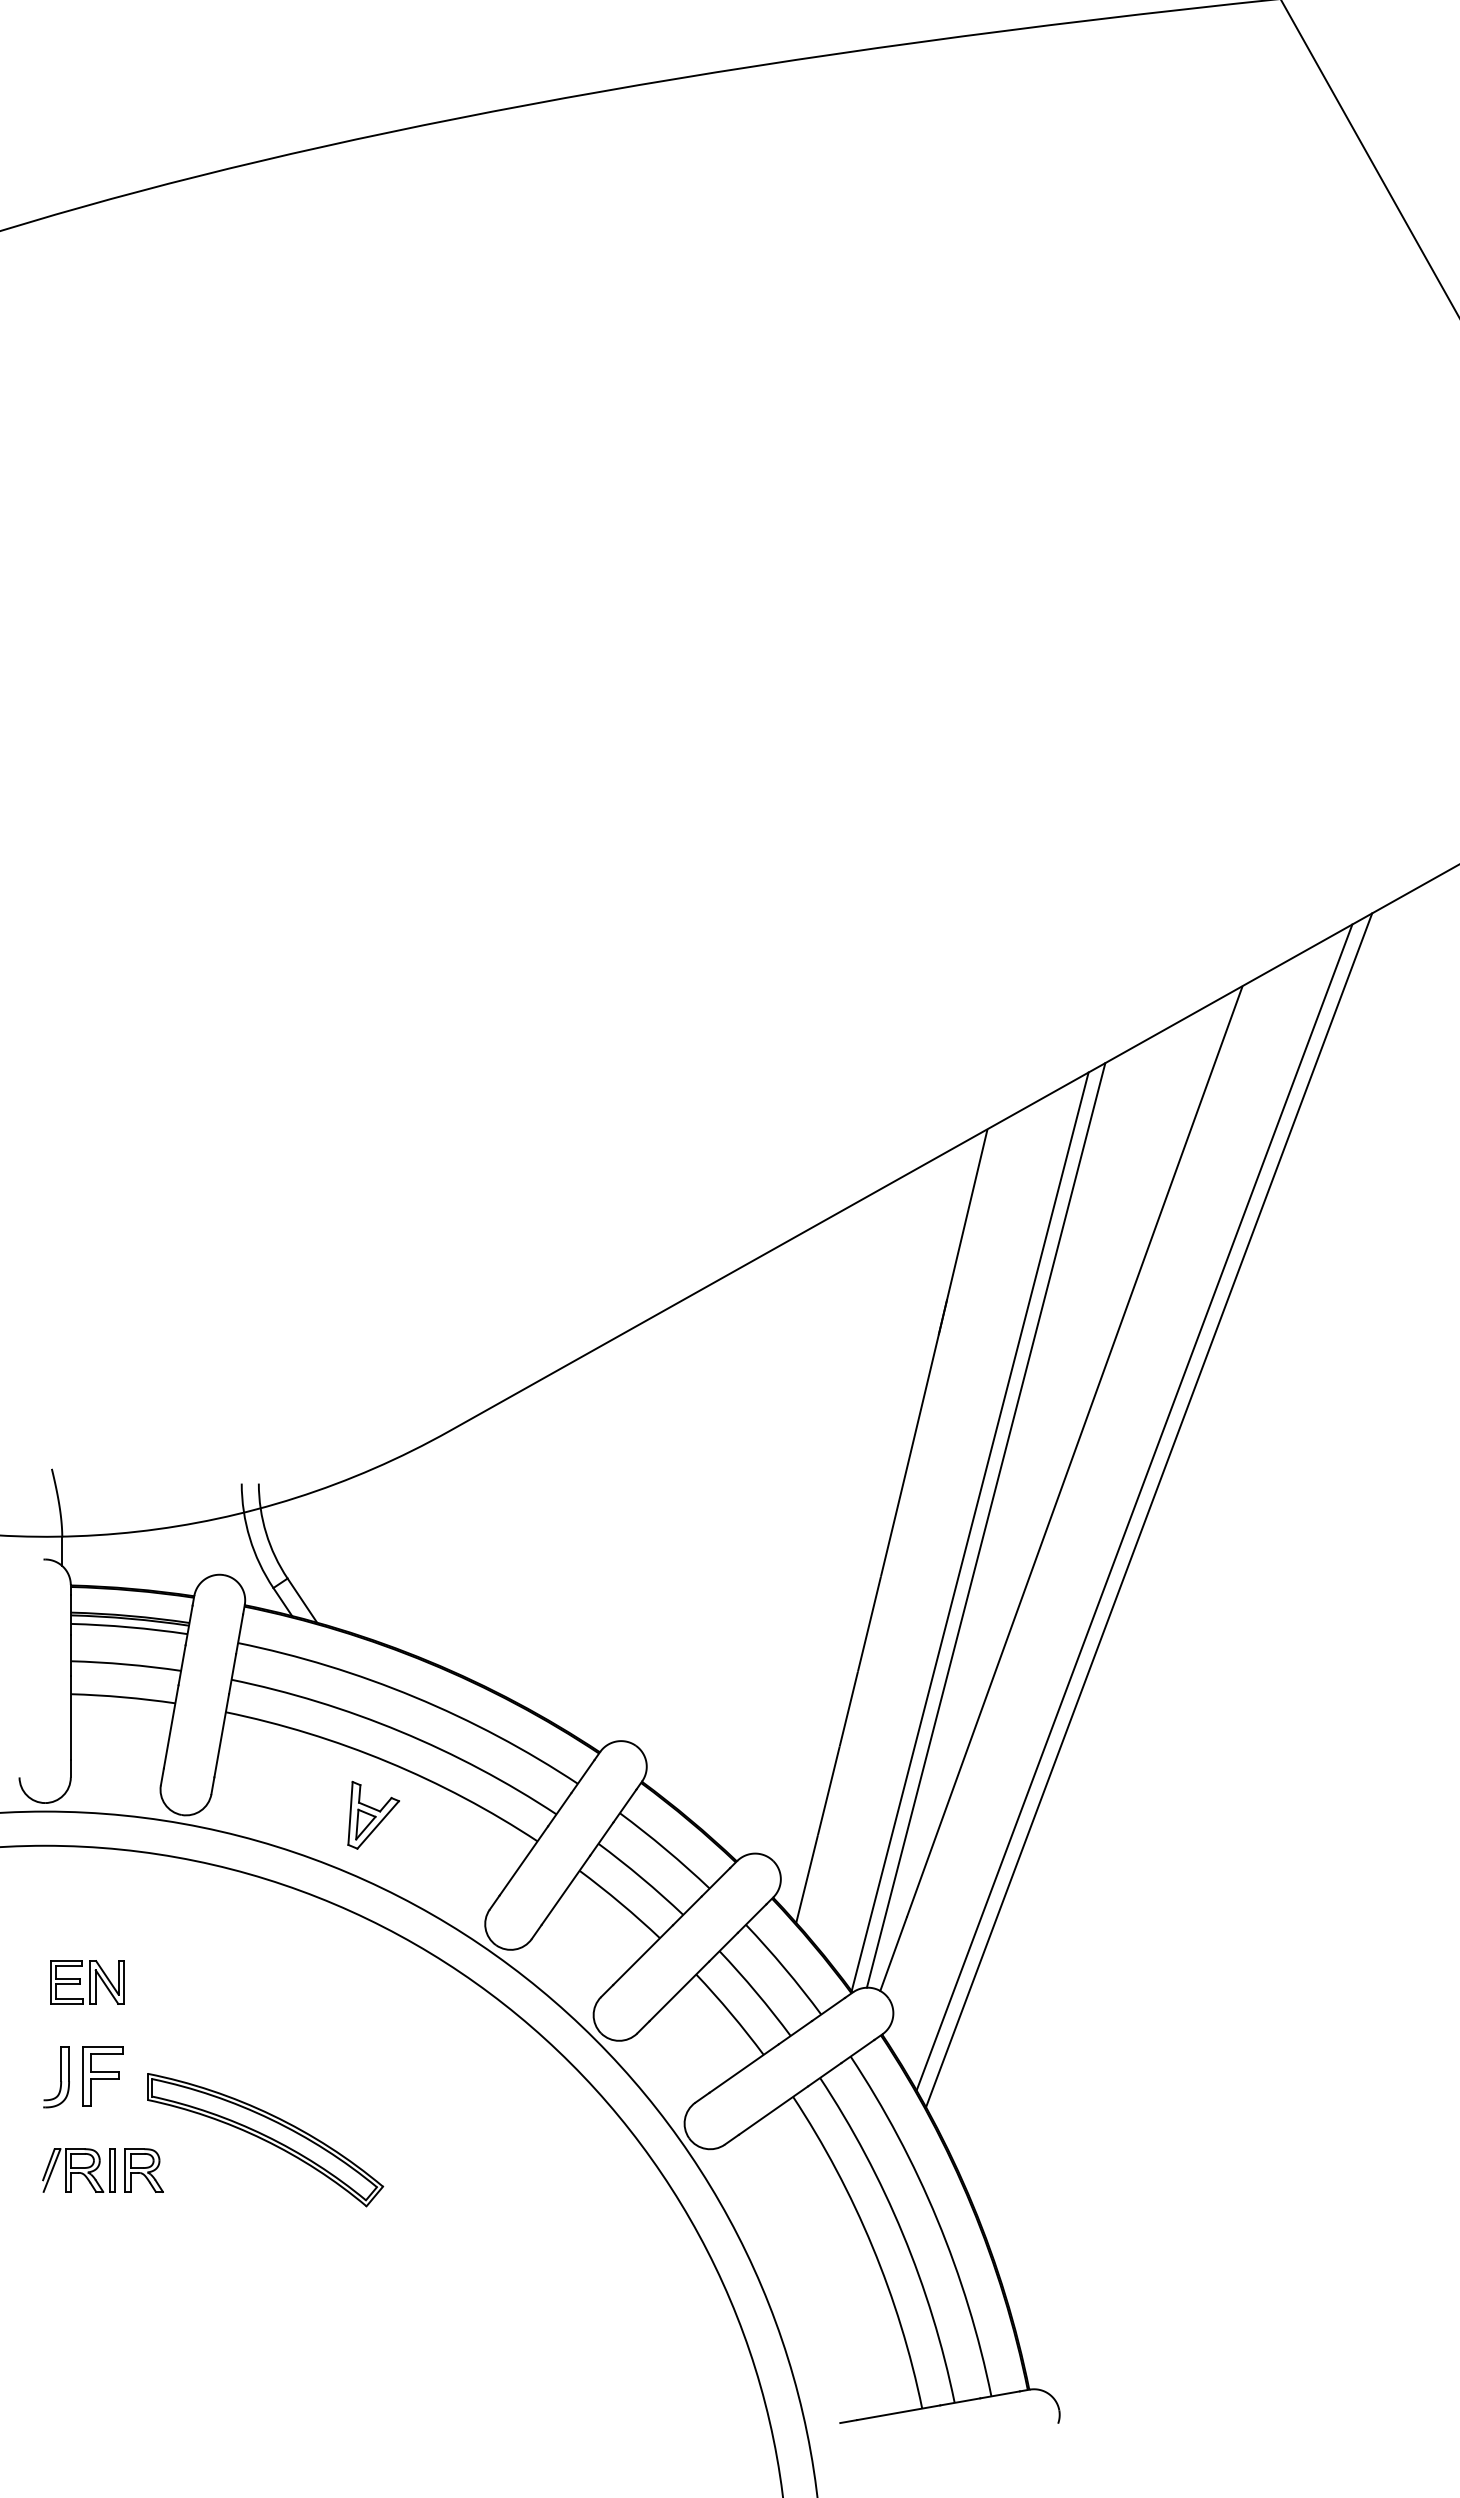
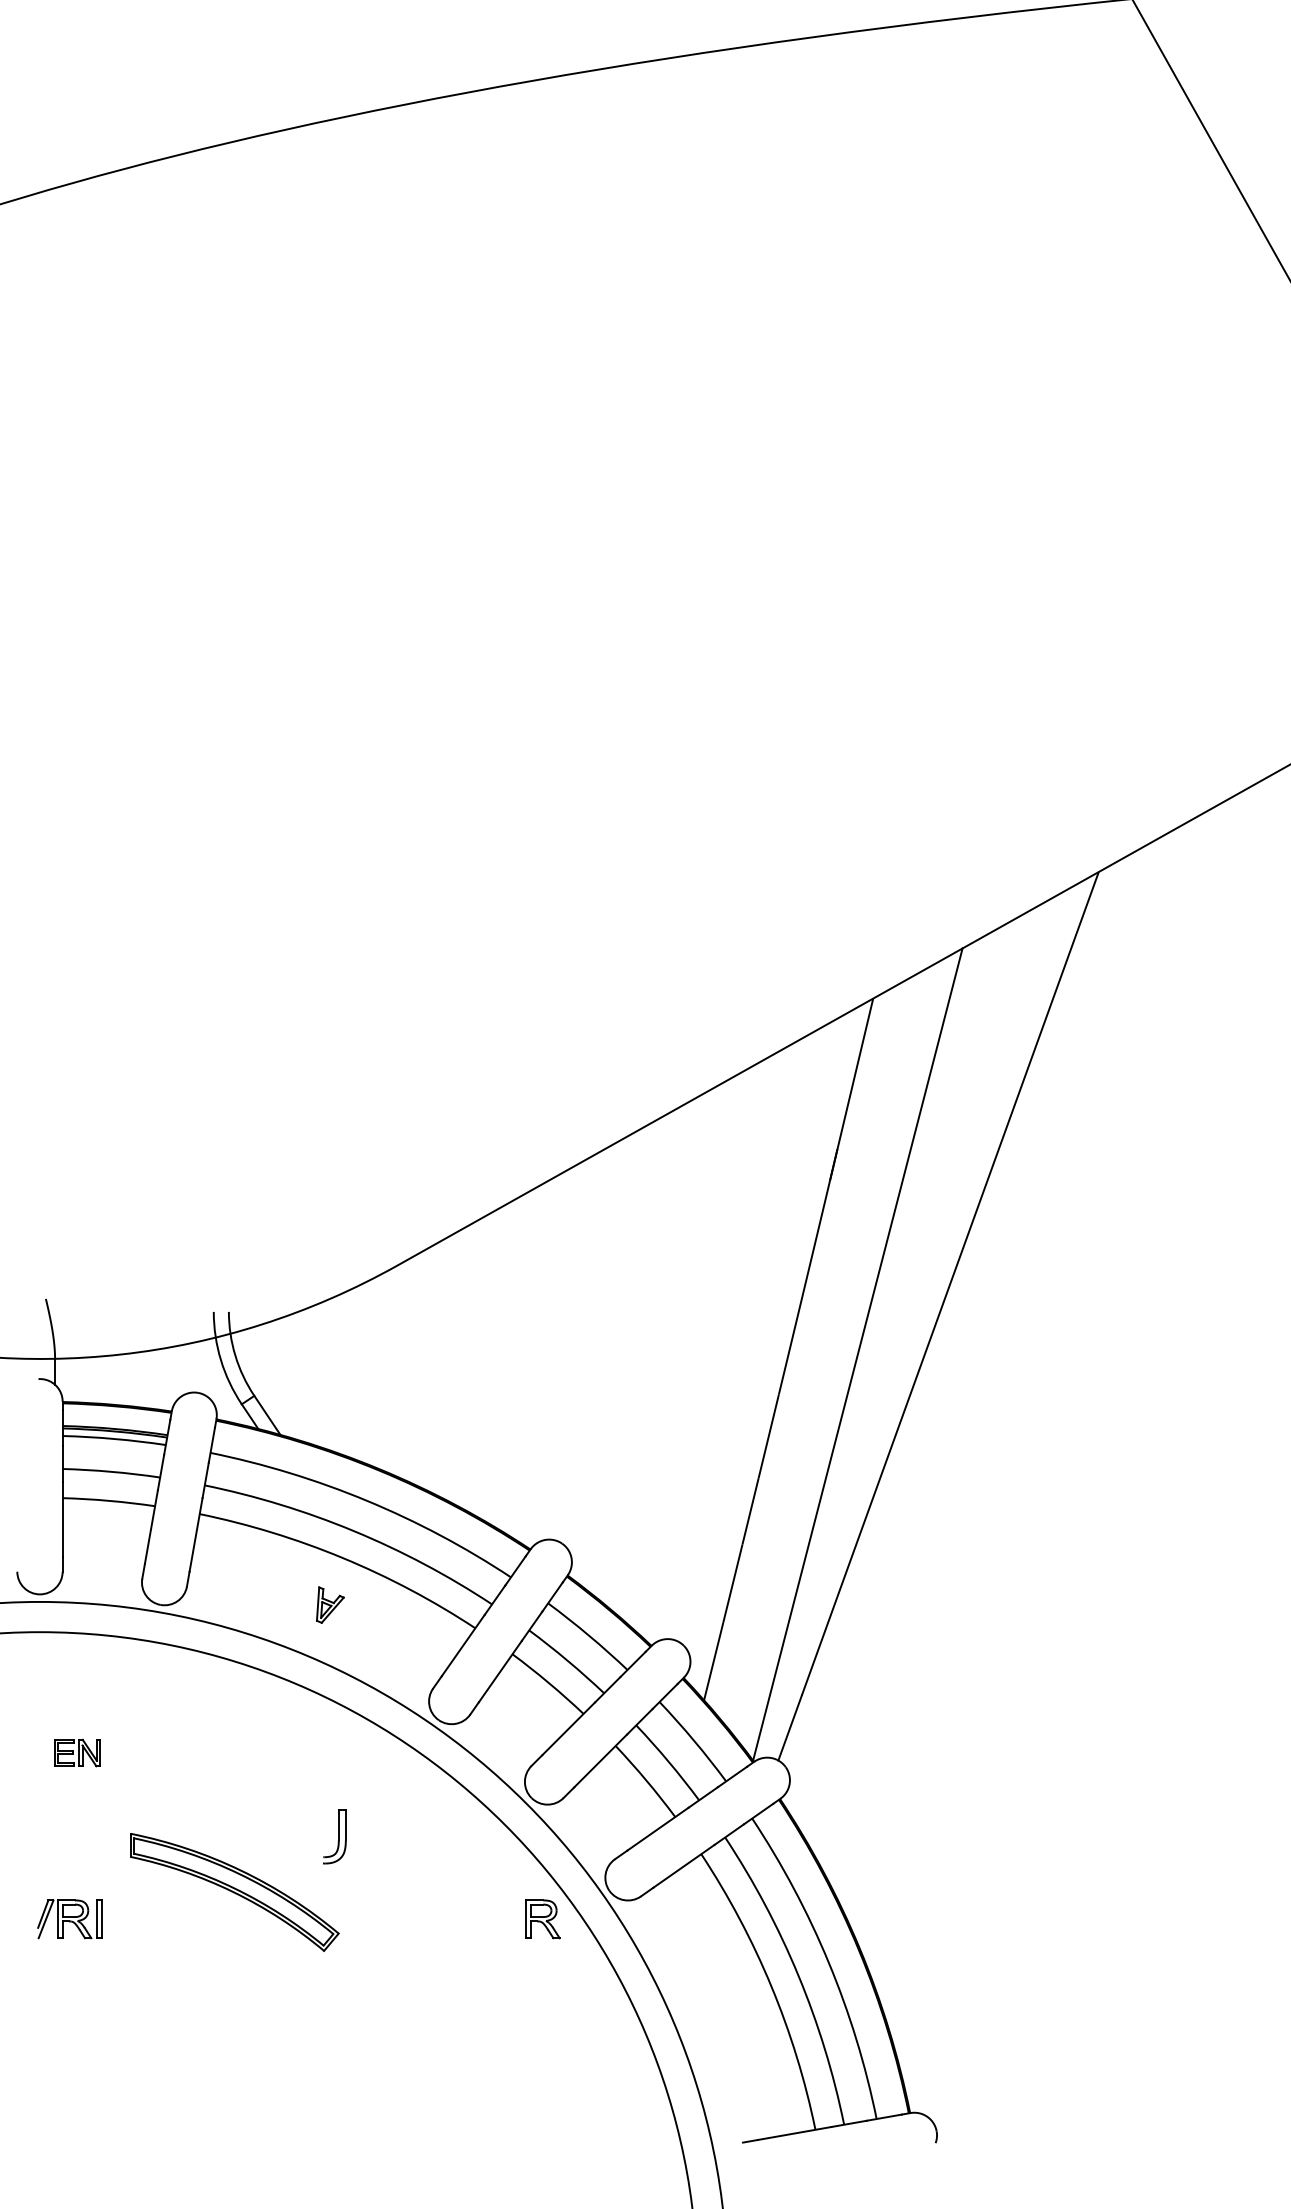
line: (1134, 1507) -> (1003, 1333), removed
line: (1149, 1510) -> (1016, 1335), removed
line: (985, 1525) -> (871, 1348), removed
part: (373, 1814) -> (330, 1604), size x0.6
part: (87, 1982) -> (77, 1753), size x0.7
part: (102, 2076) -> (90, 1836), removed
part: (56, 2077) -> (334, 1837), moved
part: (143, 2170) -> (542, 1919), moved

